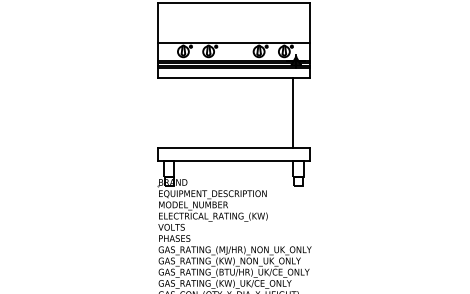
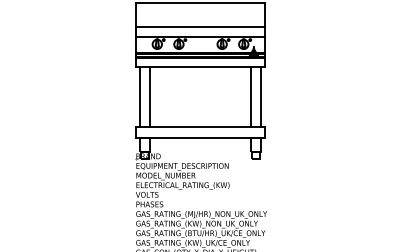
line: (233, 32) -> (200, 27), added
line: (163, 113) -> (140, 97), added
line: (174, 113) -> (149, 97), added
line: (303, 113) -> (260, 97), added

